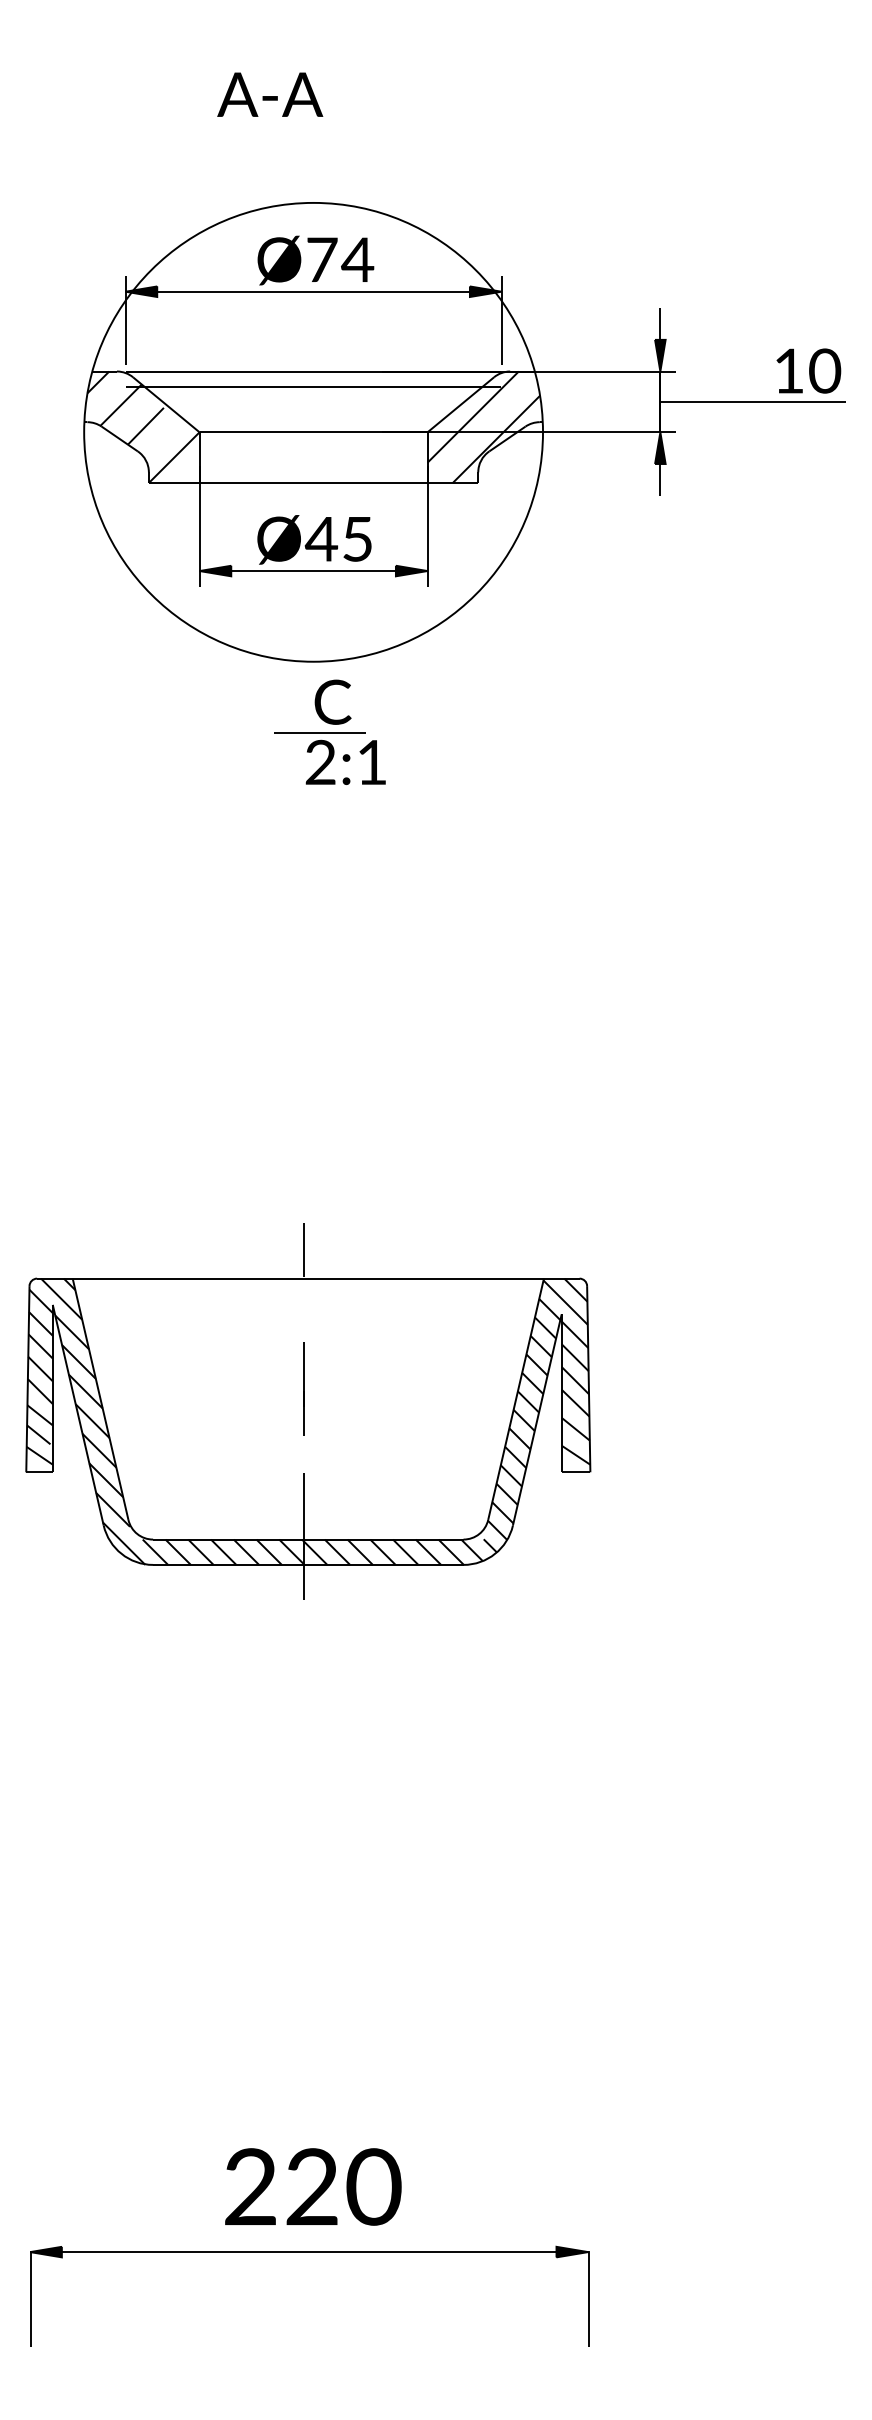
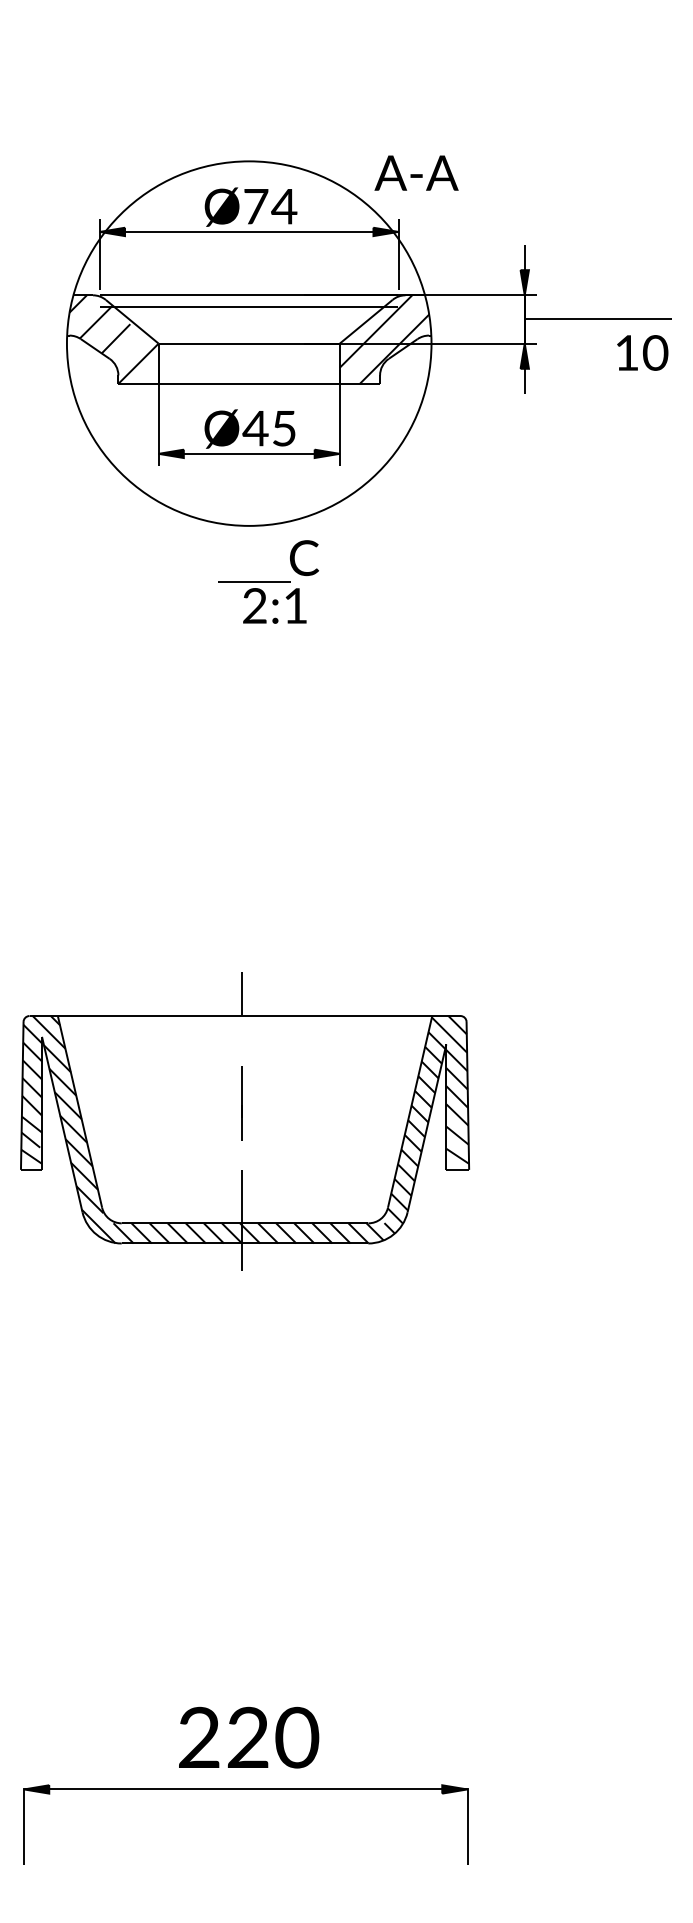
text: (270, 94) -> (416, 172), moved
text: (808, 370) -> (642, 352), moved
text: (332, 701) -> (303, 557), moved

